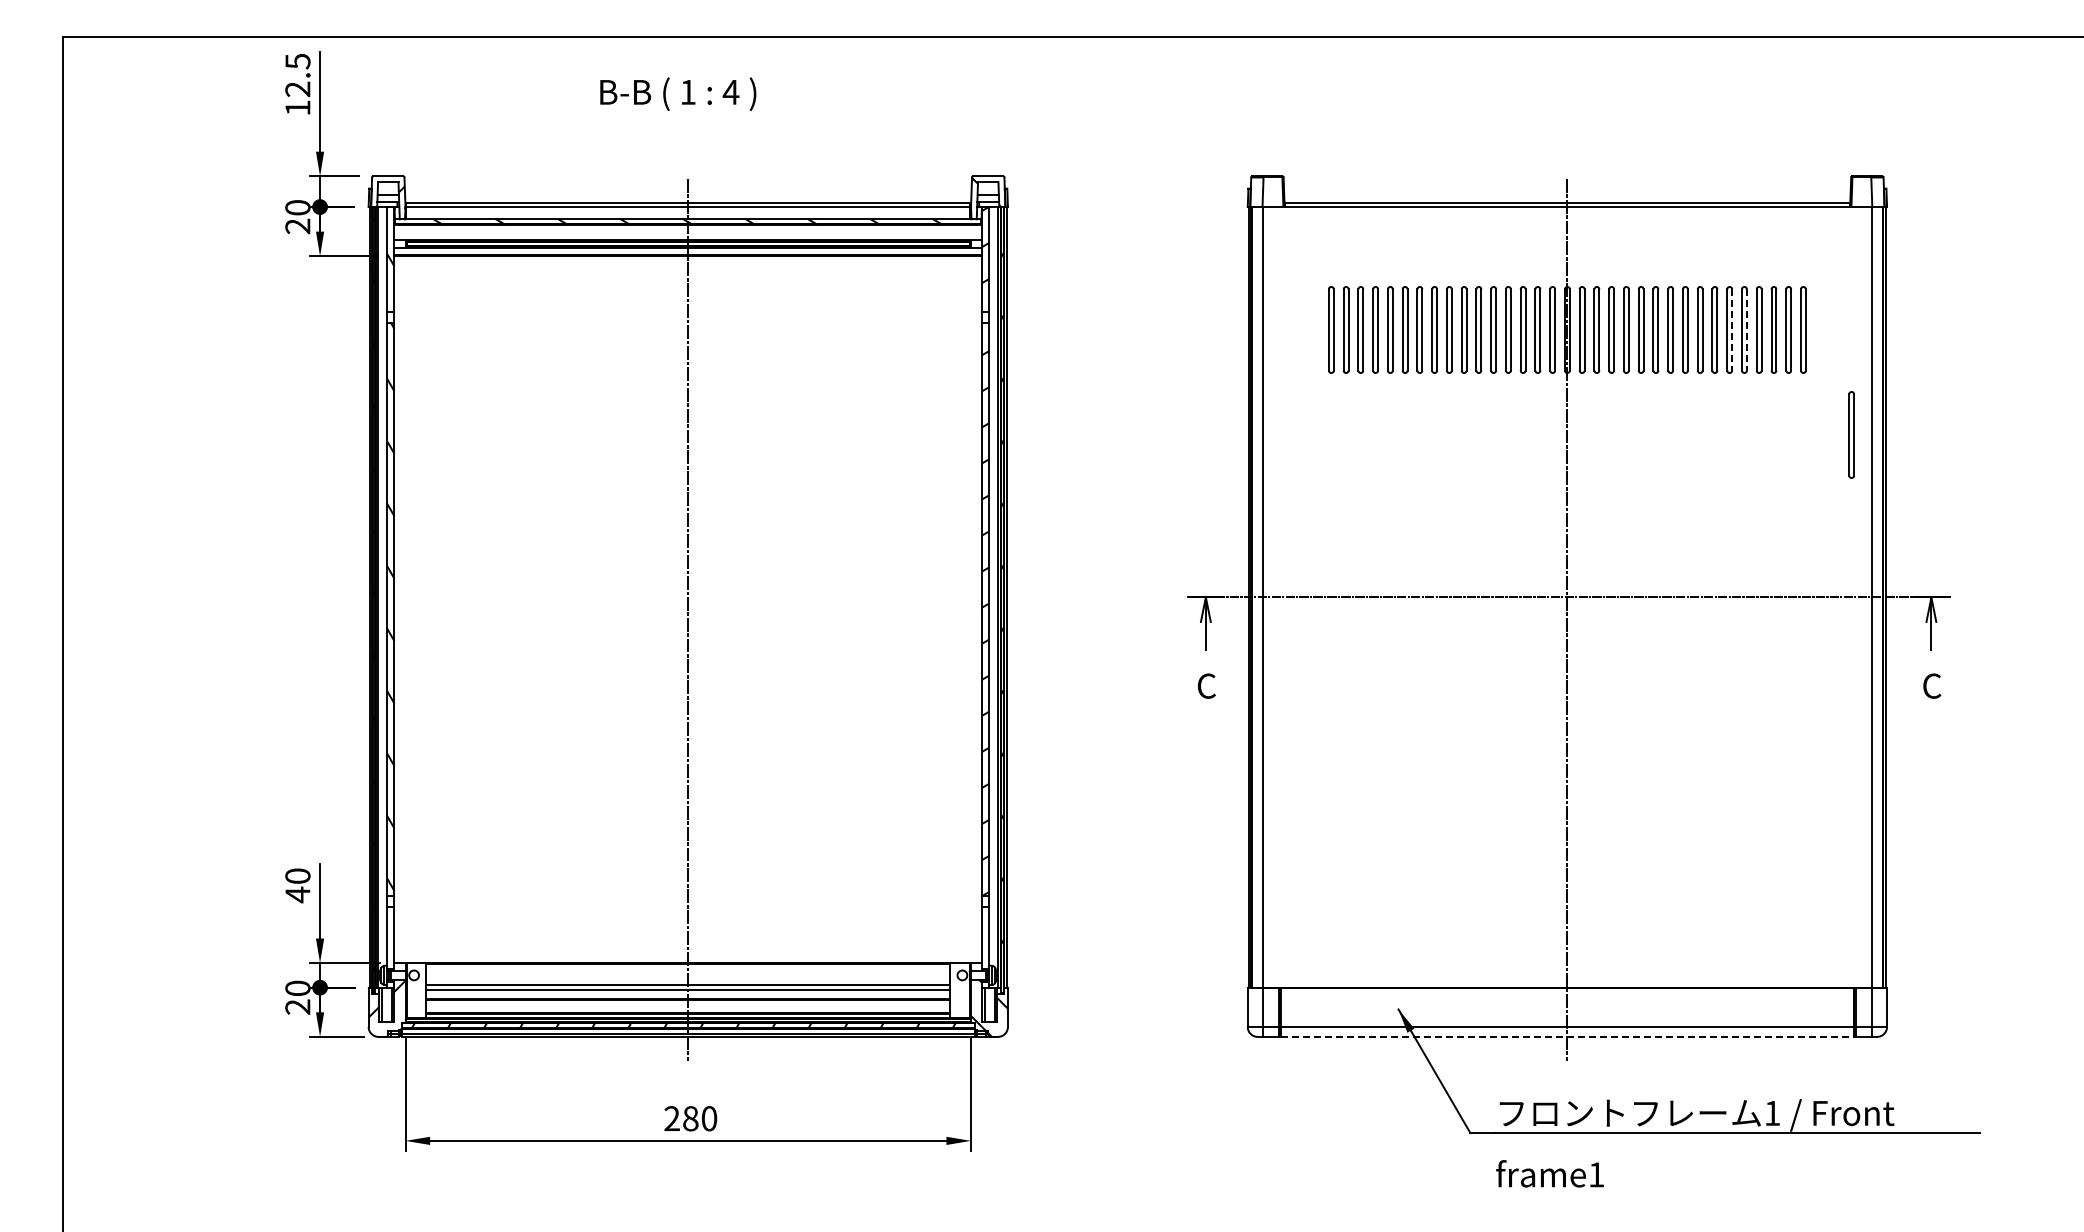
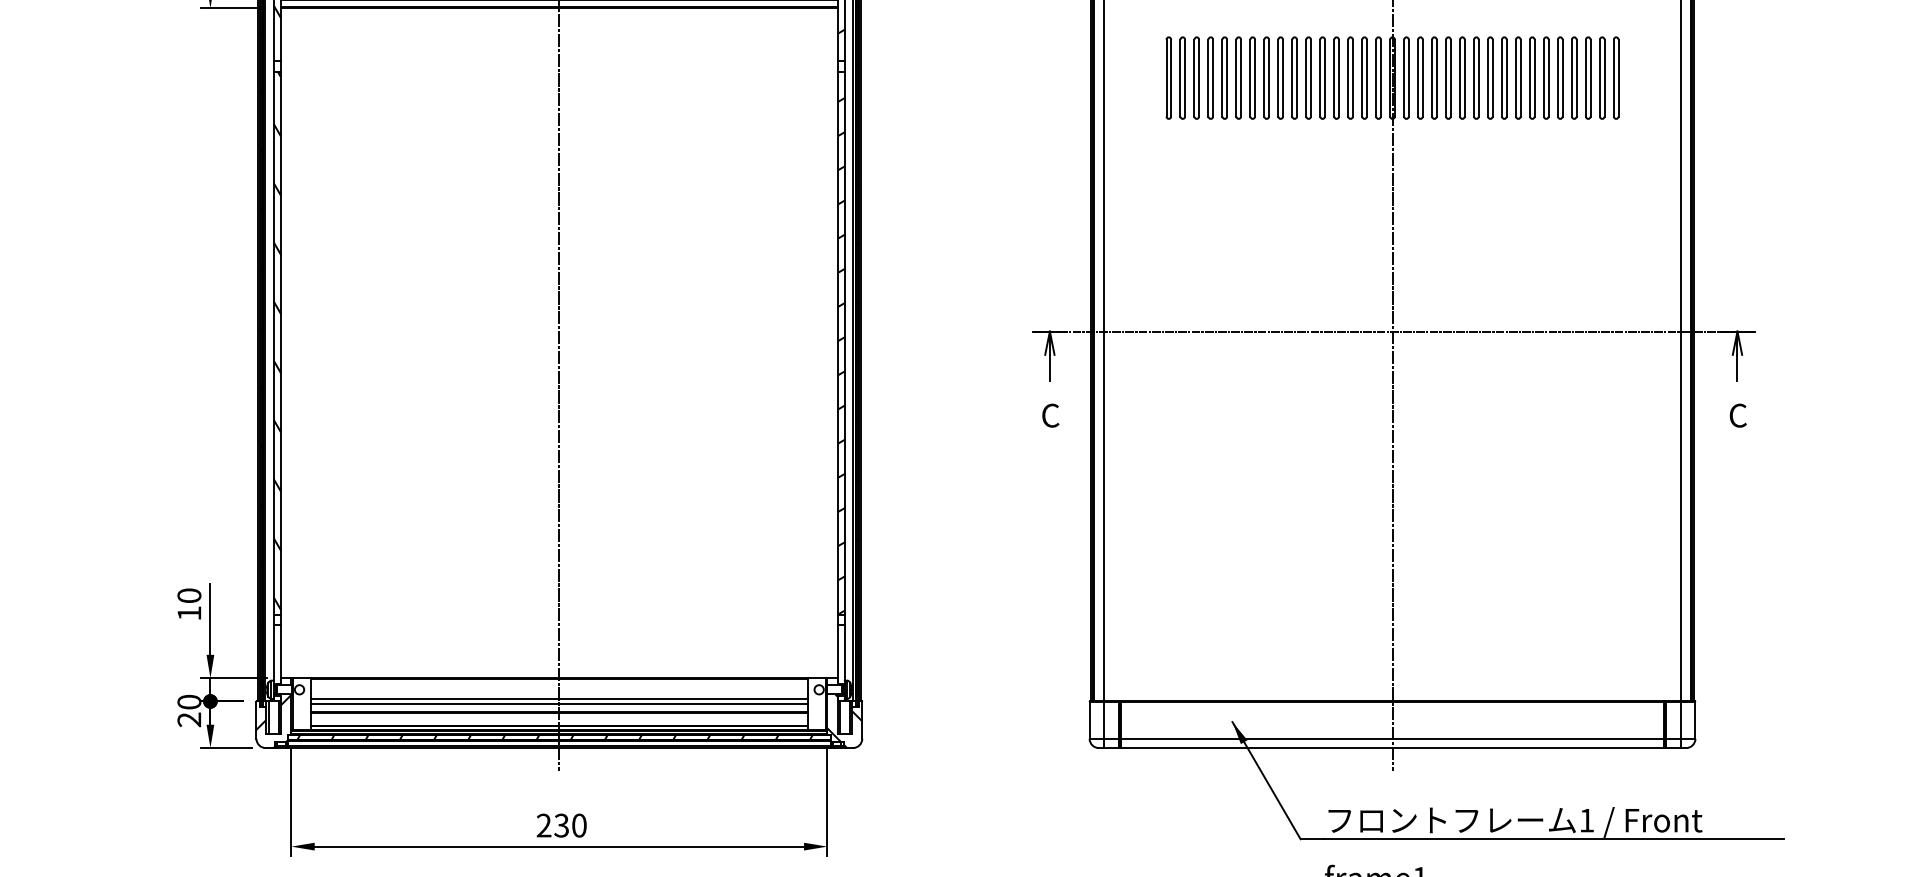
line: (1732, 329) -> (1548, 77), dashed -> solid
line: (1746, 329) -> (1562, 77), dashed -> solid
part: (1851, 434) -> (1661, 177), removed
text: (297, 894) -> (189, 613), 40 -> 10
line: (1567, 1036) -> (1392, 747), dashed -> solid
text: (690, 1118) -> (561, 825), 280 -> 230

